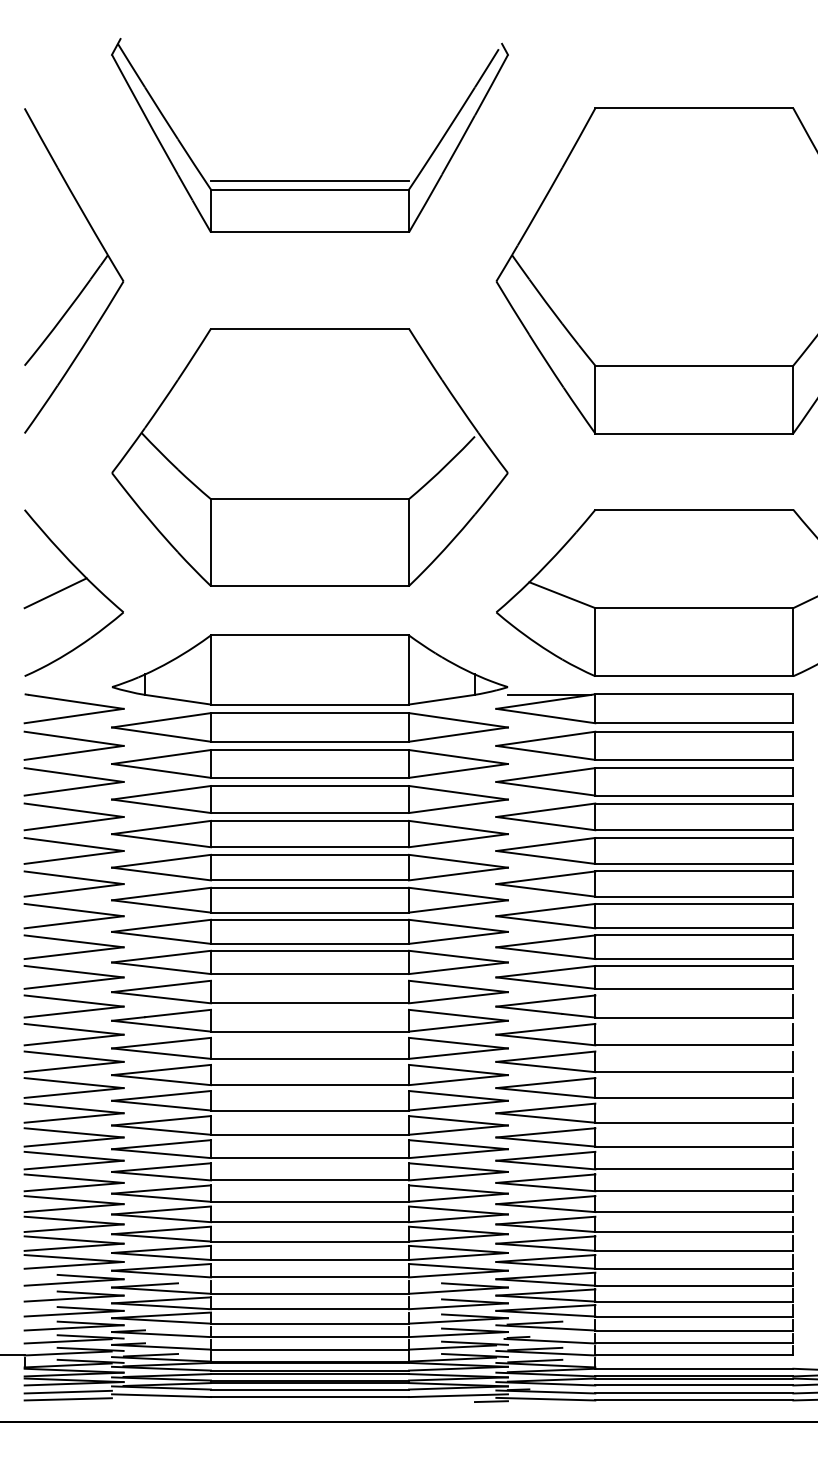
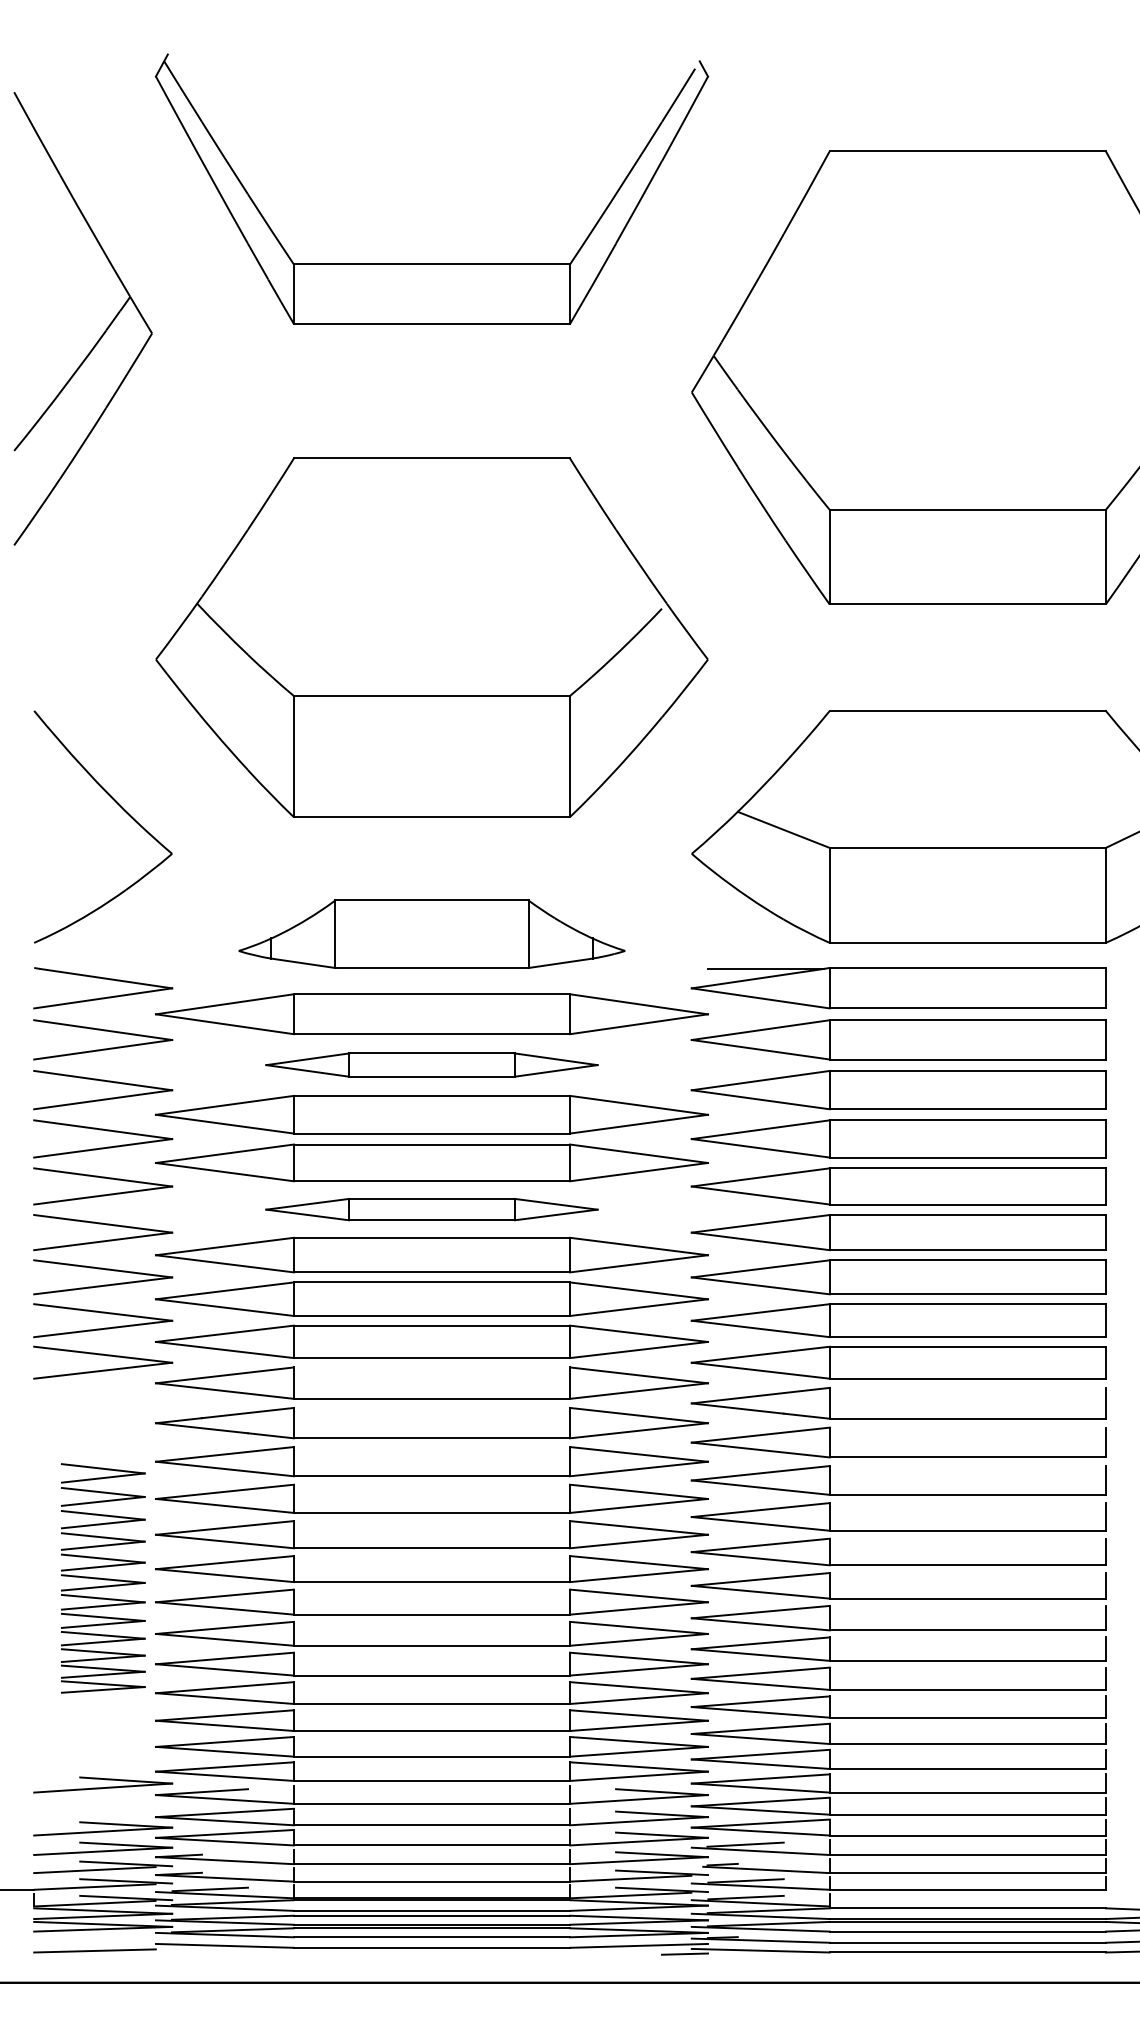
line: (309, 181) -> (431, 252), removed
part: (88, 280) -> (103, 332), moved
line: (55, 592) -> (77, 826), removed
part: (309, 670) -> (431, 934), size x0.7
part: (309, 763) -> (431, 1064), size x0.6
part: (309, 867) -> (431, 1209), size x0.6
part: (74, 1132) -> (103, 1578), size x0.6
part: (74, 1296) -> (103, 1807), removed
line: (67, 1391) -> (94, 1940), removed

